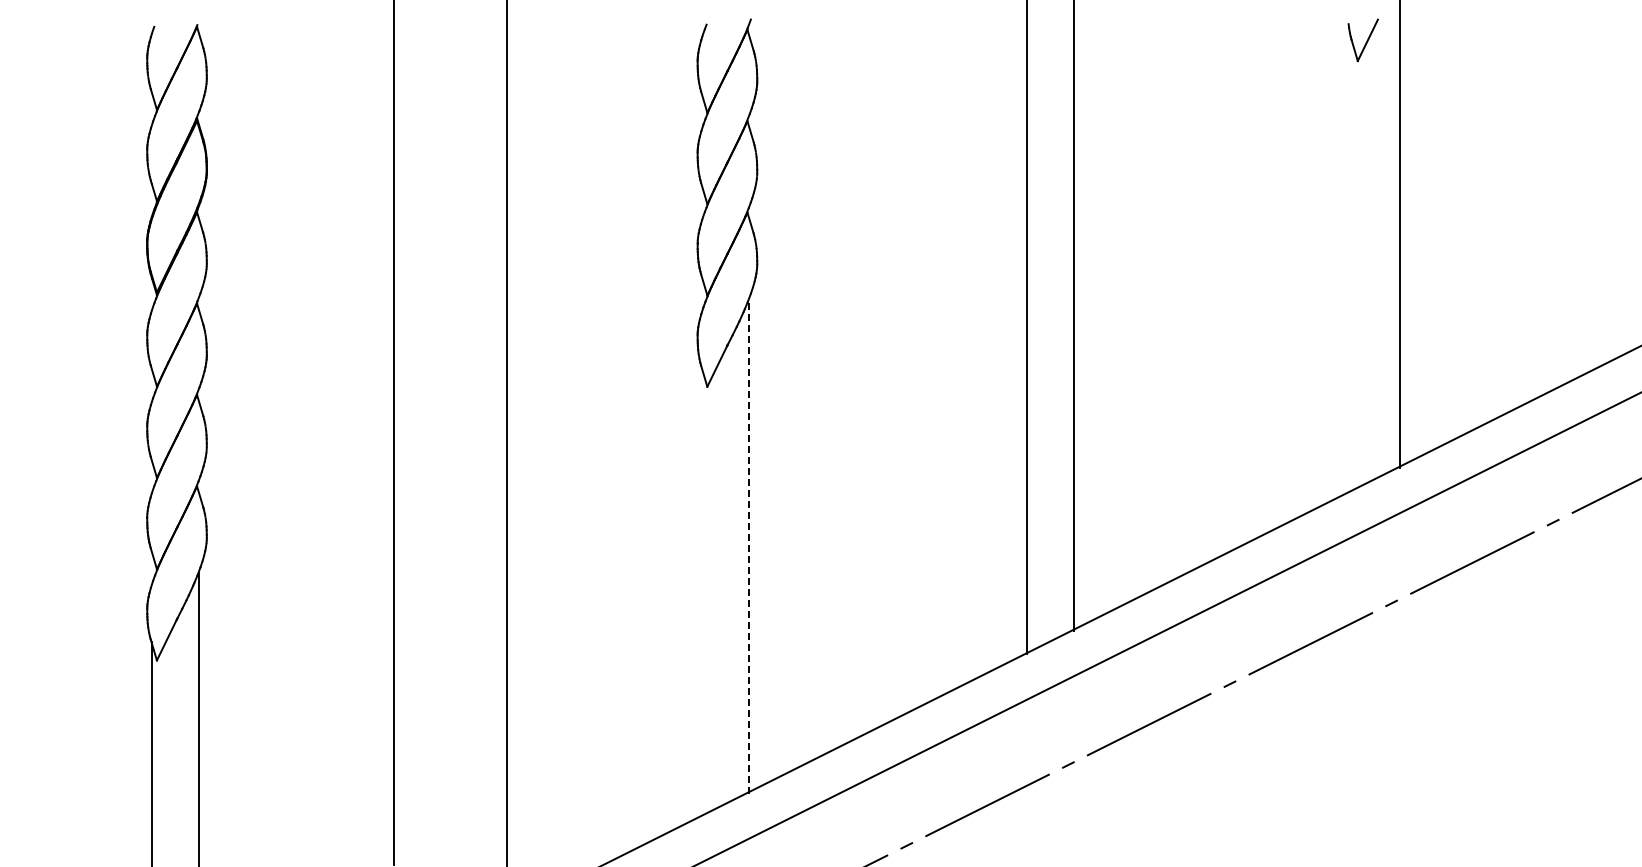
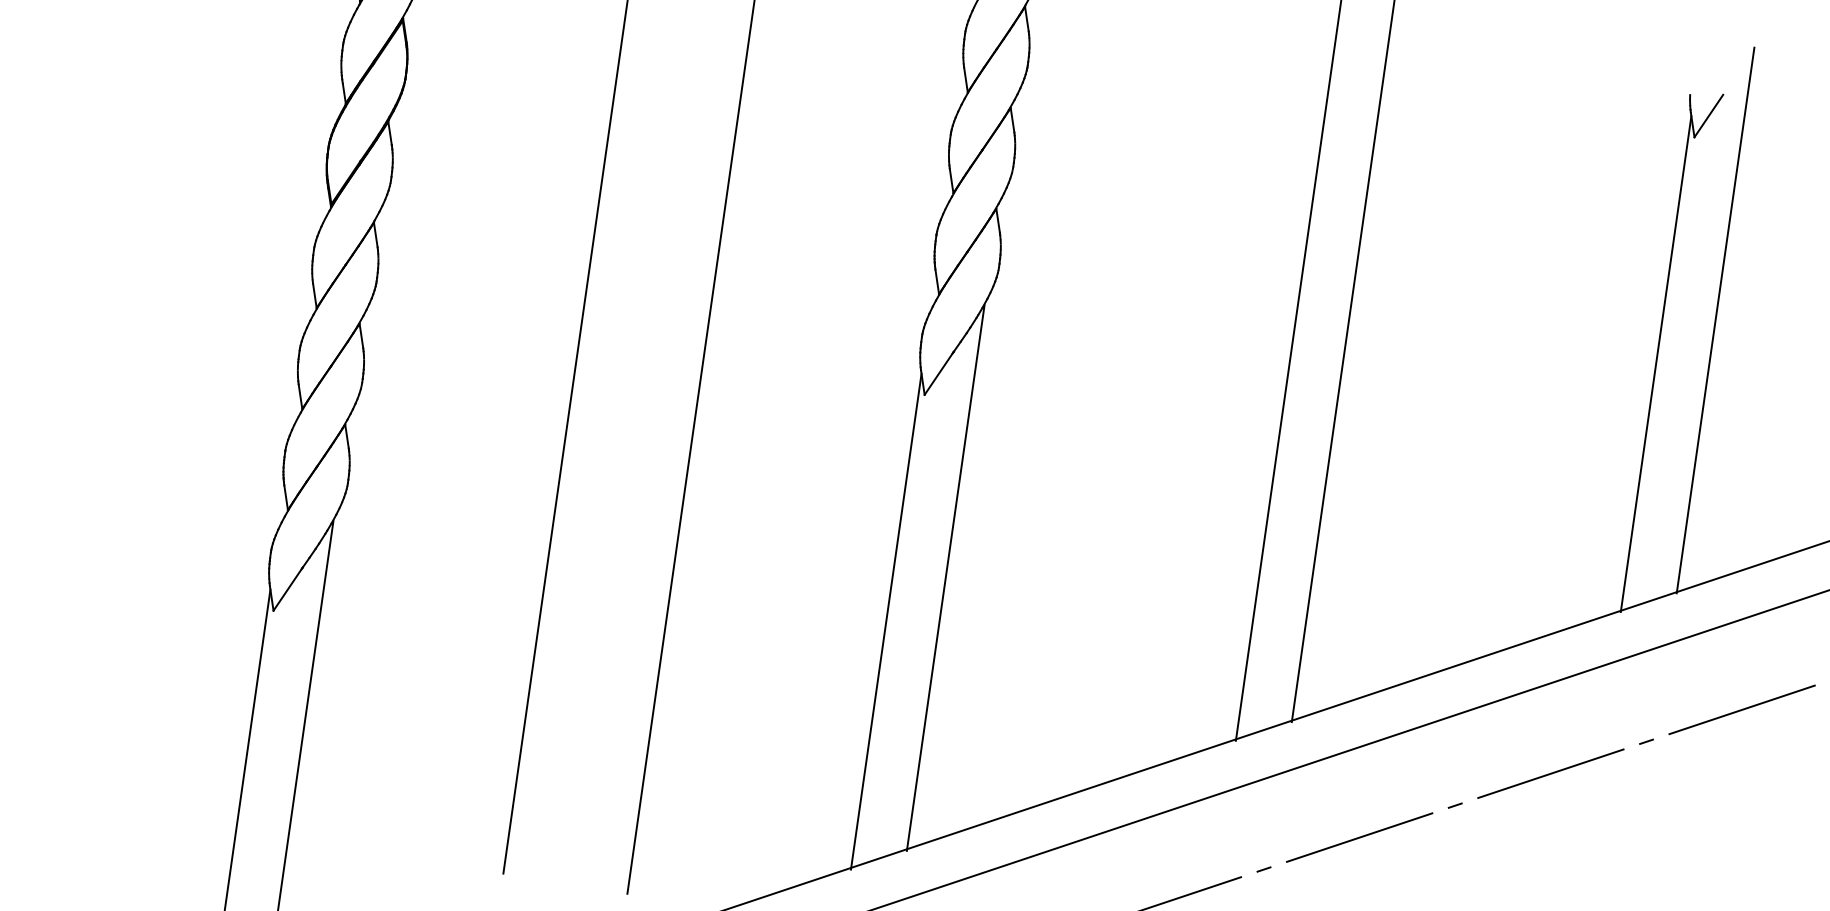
line: (1352, 266) -> (1656, 363), added
line: (749, 546) -> (946, 577), dashed -> solid
line: (701, 592) -> (885, 621), added

